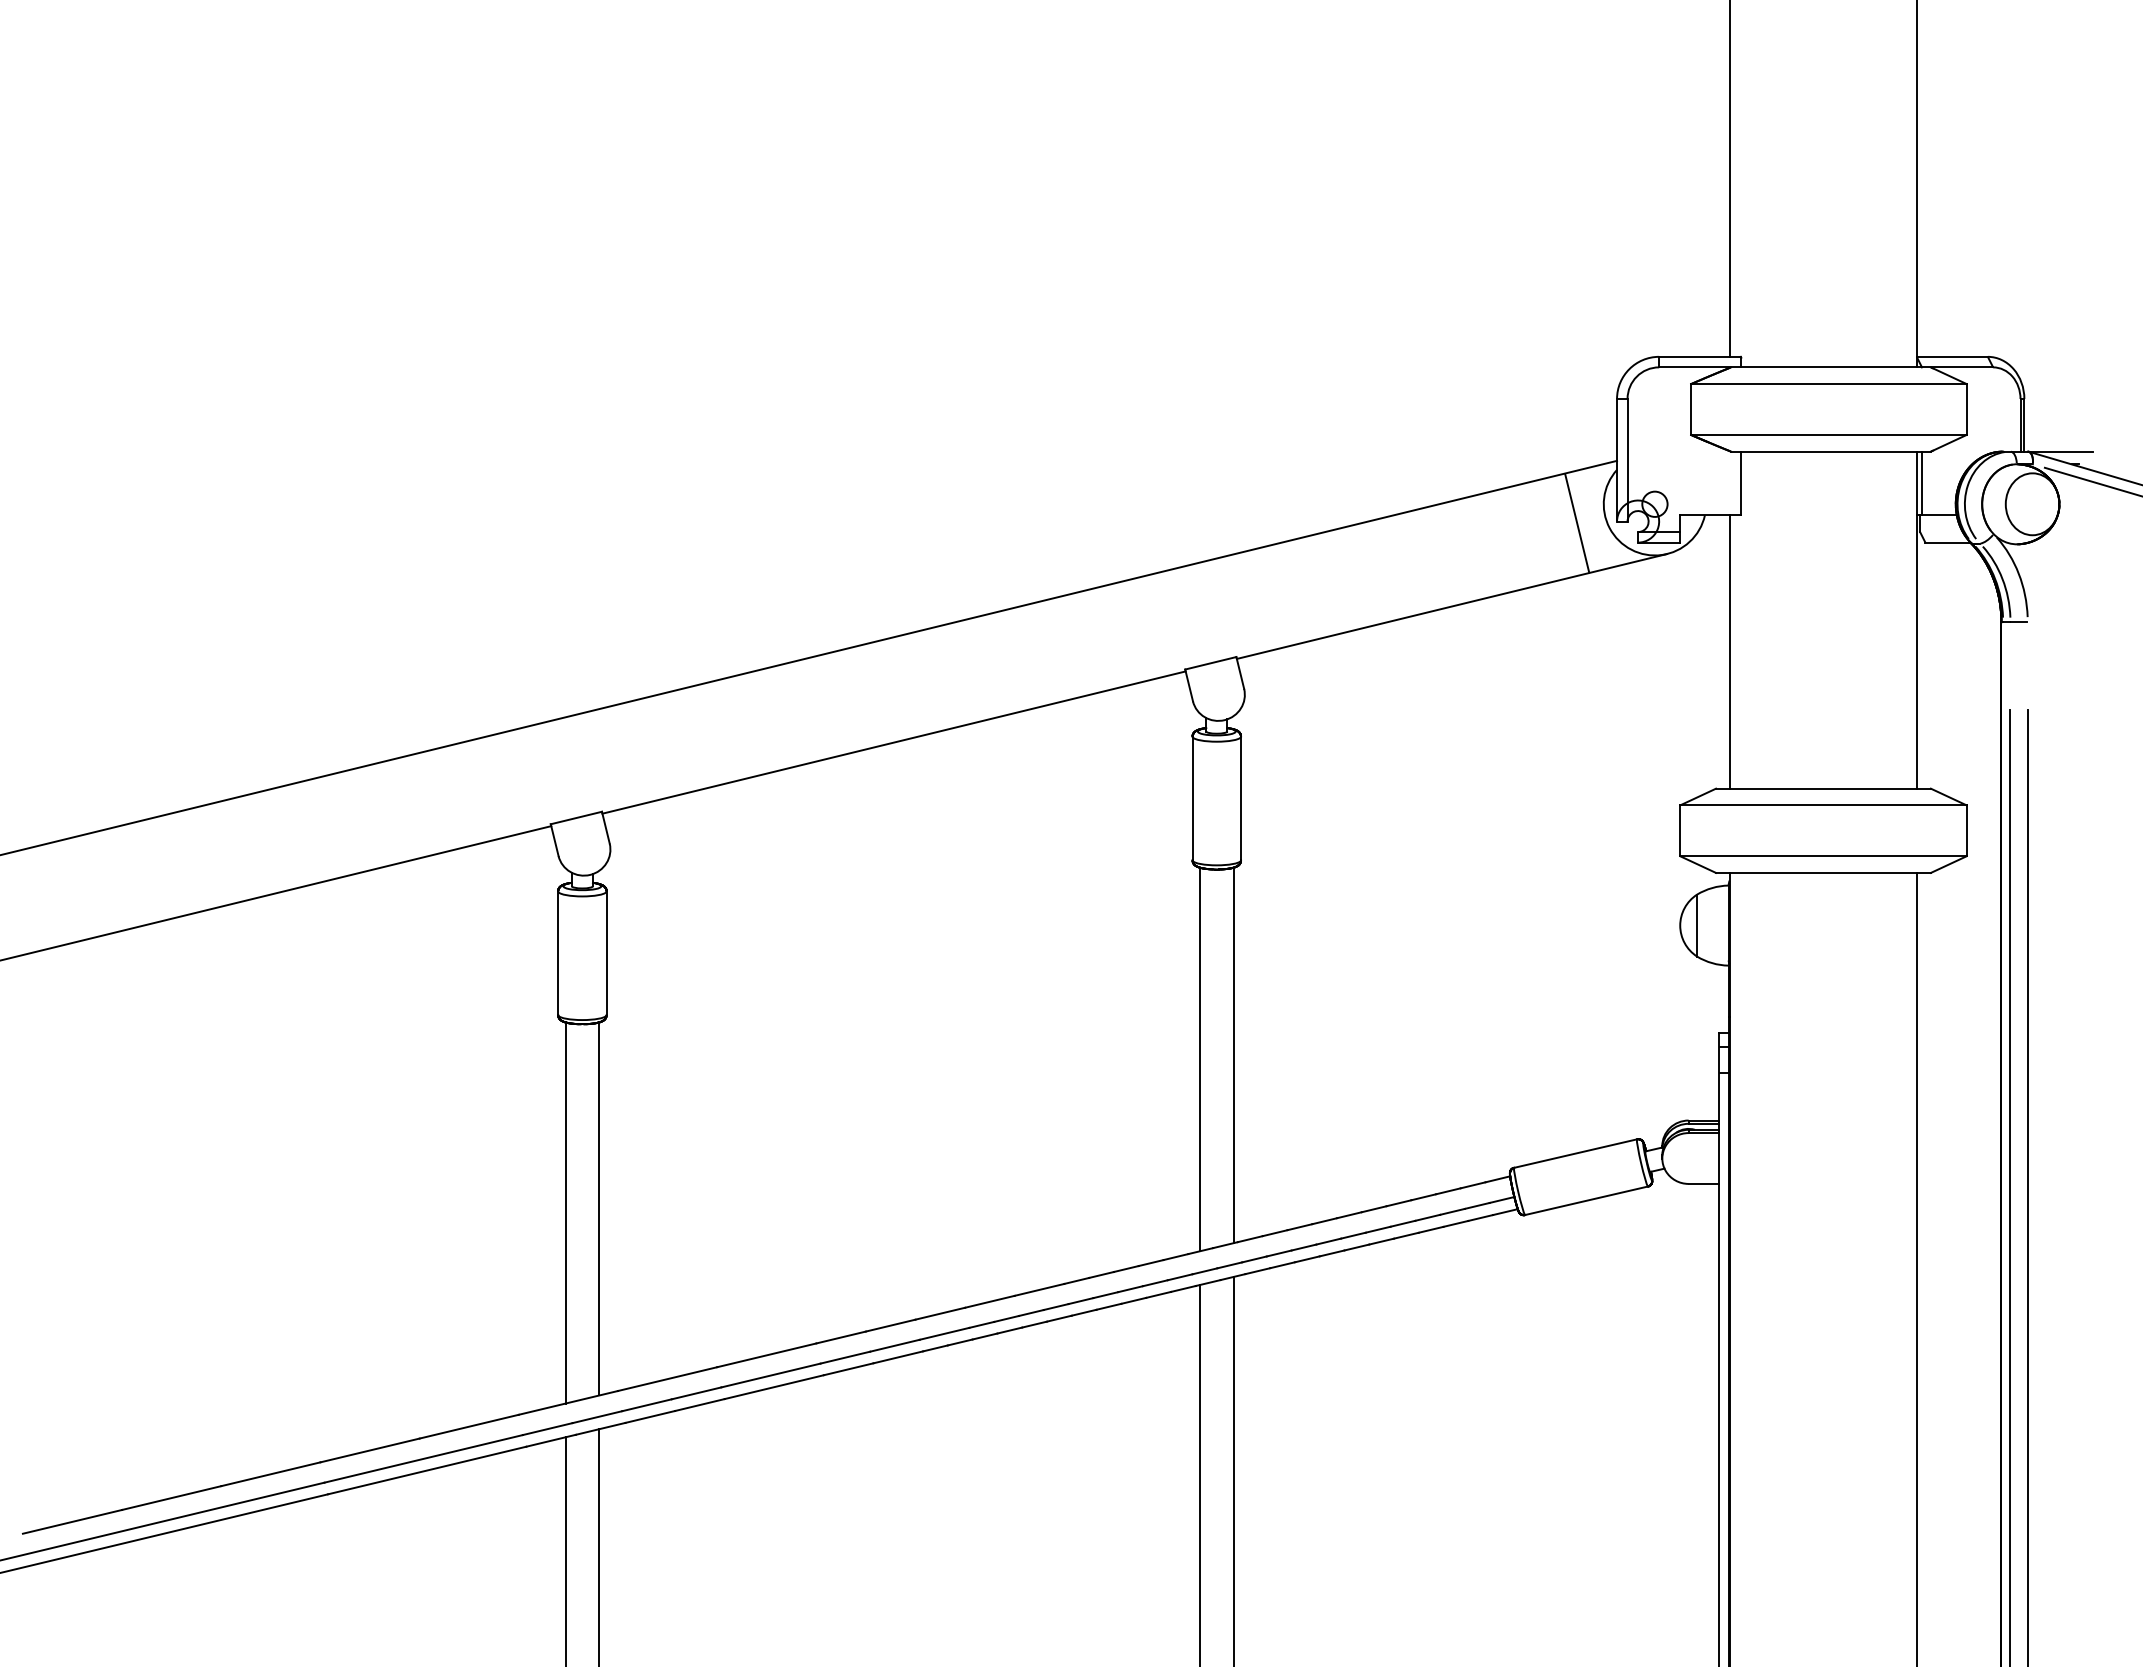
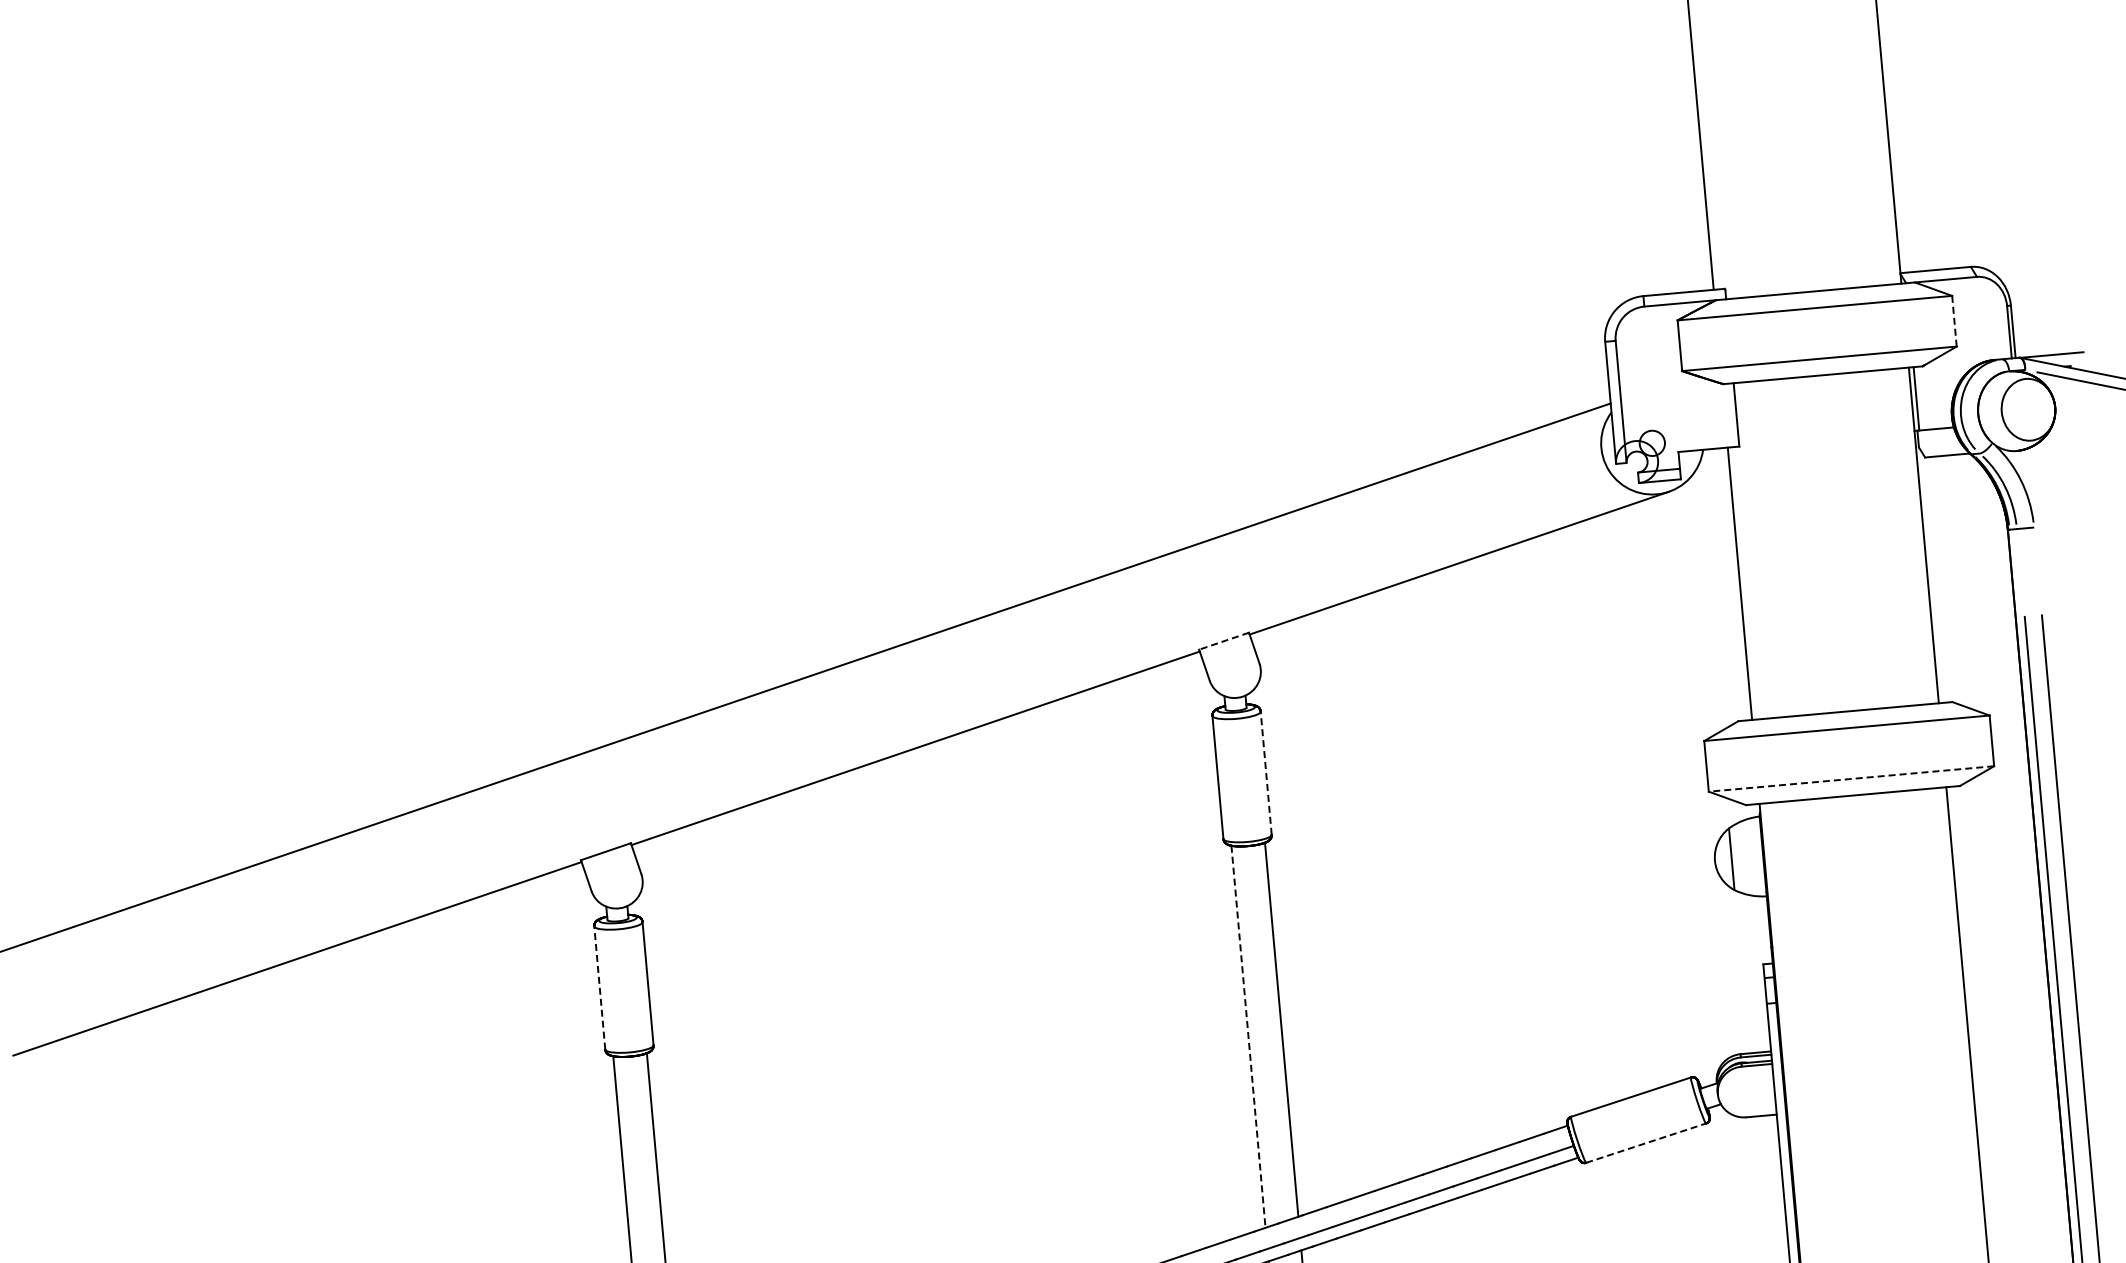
line: (1966, 410) -> (1954, 322), solid -> dashed
line: (1577, 523) -> (1576, 469), removed
line: (1210, 663) -> (1223, 641), solid -> dashed
line: (1241, 798) -> (1266, 773), solid -> dashed
line: (1822, 856) -> (1850, 779), solid -> dashed
line: (558, 953) -> (600, 988), solid -> dashed
line: (1199, 1059) -> (1248, 1036), solid -> dashed
line: (1587, 1200) -> (1647, 1142), solid -> dashed

